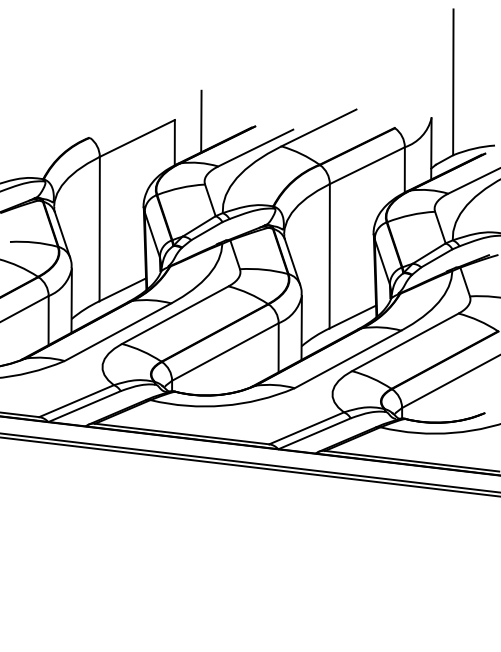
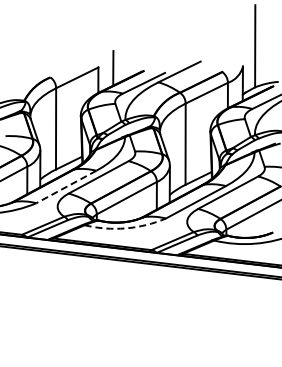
line: (116, 333) -> (65, 187), solid -> dashed
arc: (222, 405) -> (125, 228), solid -> dashed

